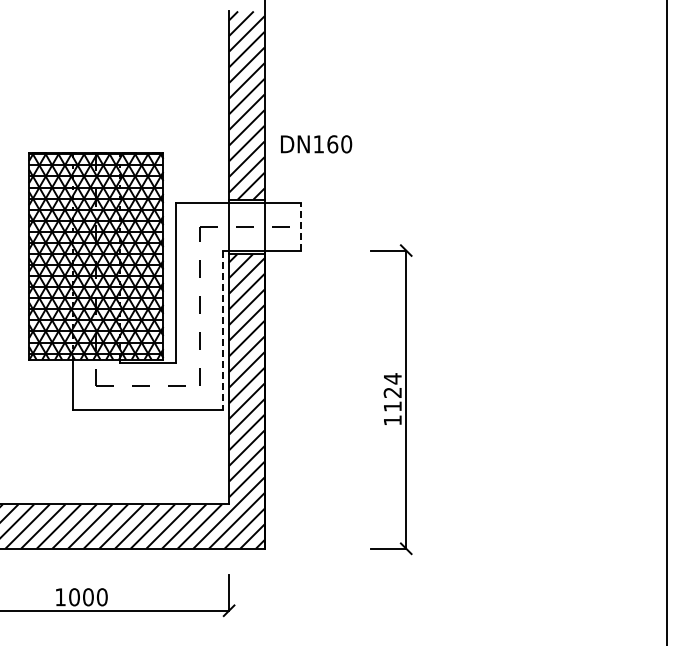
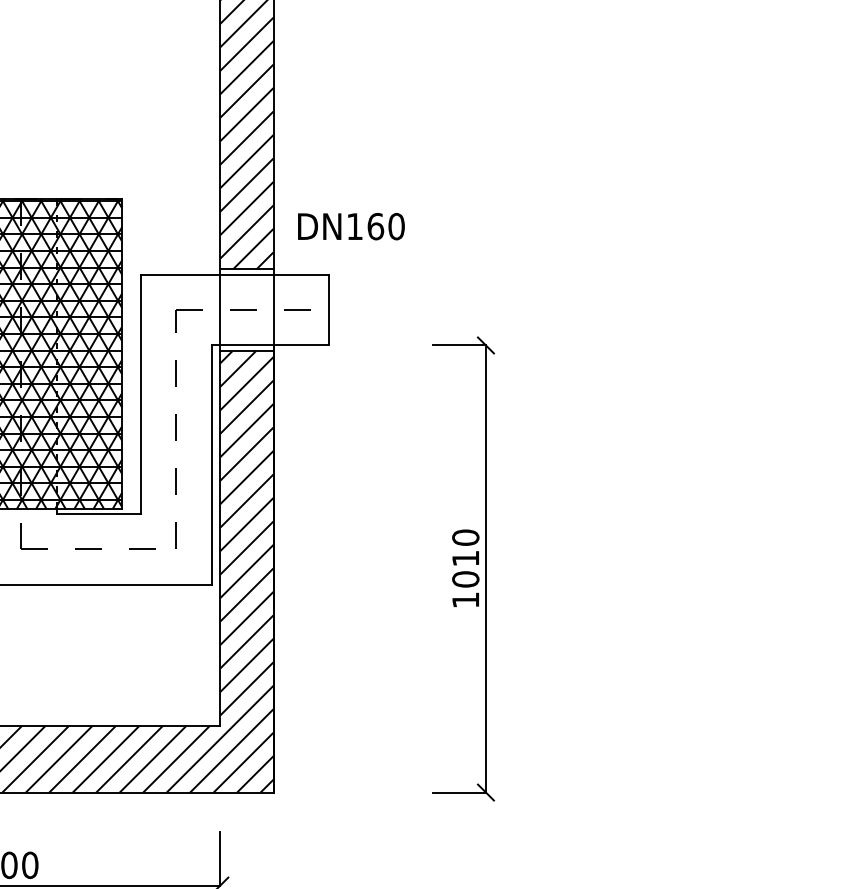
text: (316, 144) -> (351, 226), moved
line: (301, 226) -> (328, 309), dashed -> solid
line: (223, 330) -> (211, 465), dashed -> solid
text: (392, 392) -> (465, 558), 1124 -> 1010

